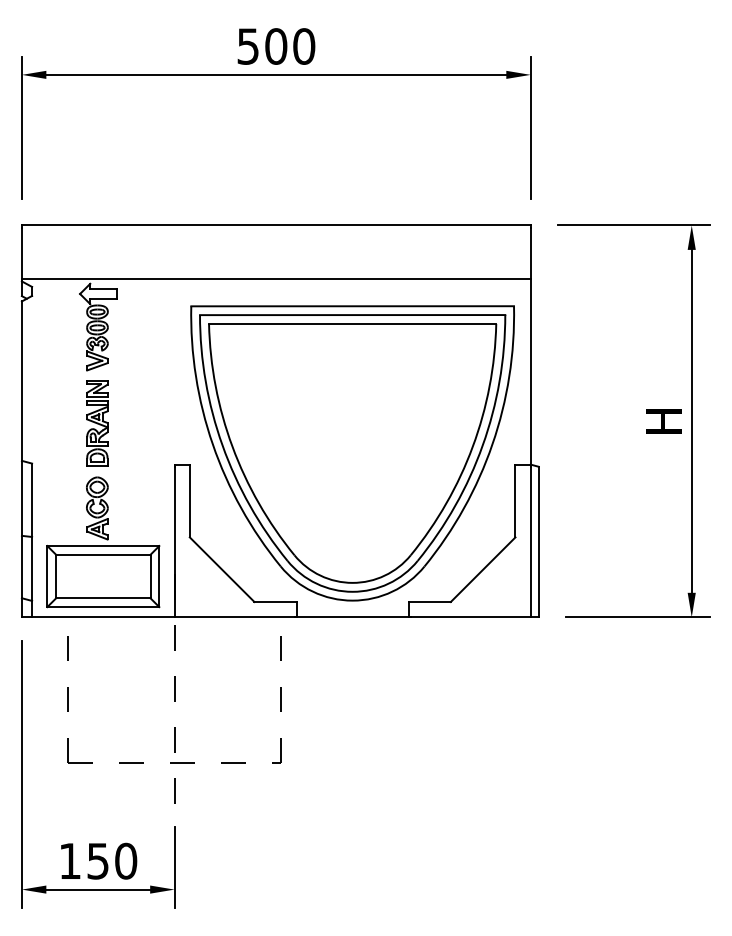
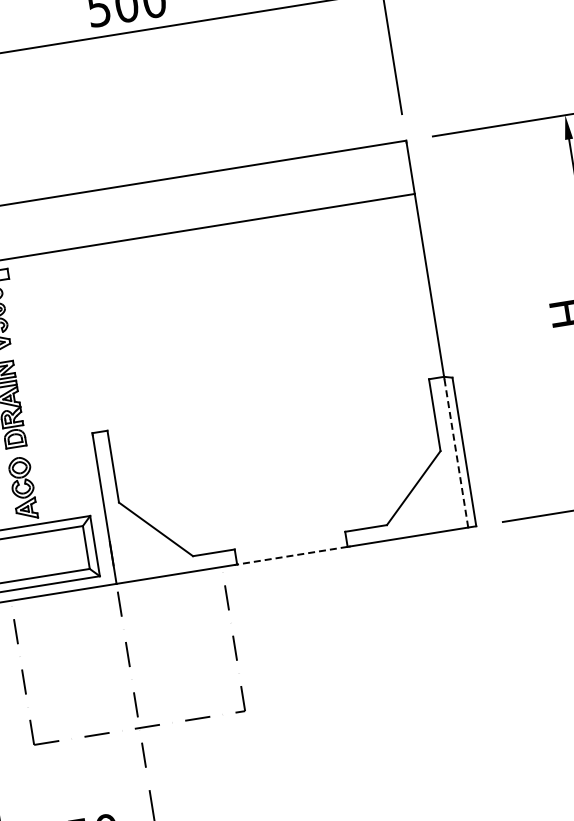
part: (352, 453) -> (266, 394), removed
line: (530, 541) -> (456, 452), solid -> dashed
line: (352, 617) -> (292, 555), solid -> dashed

